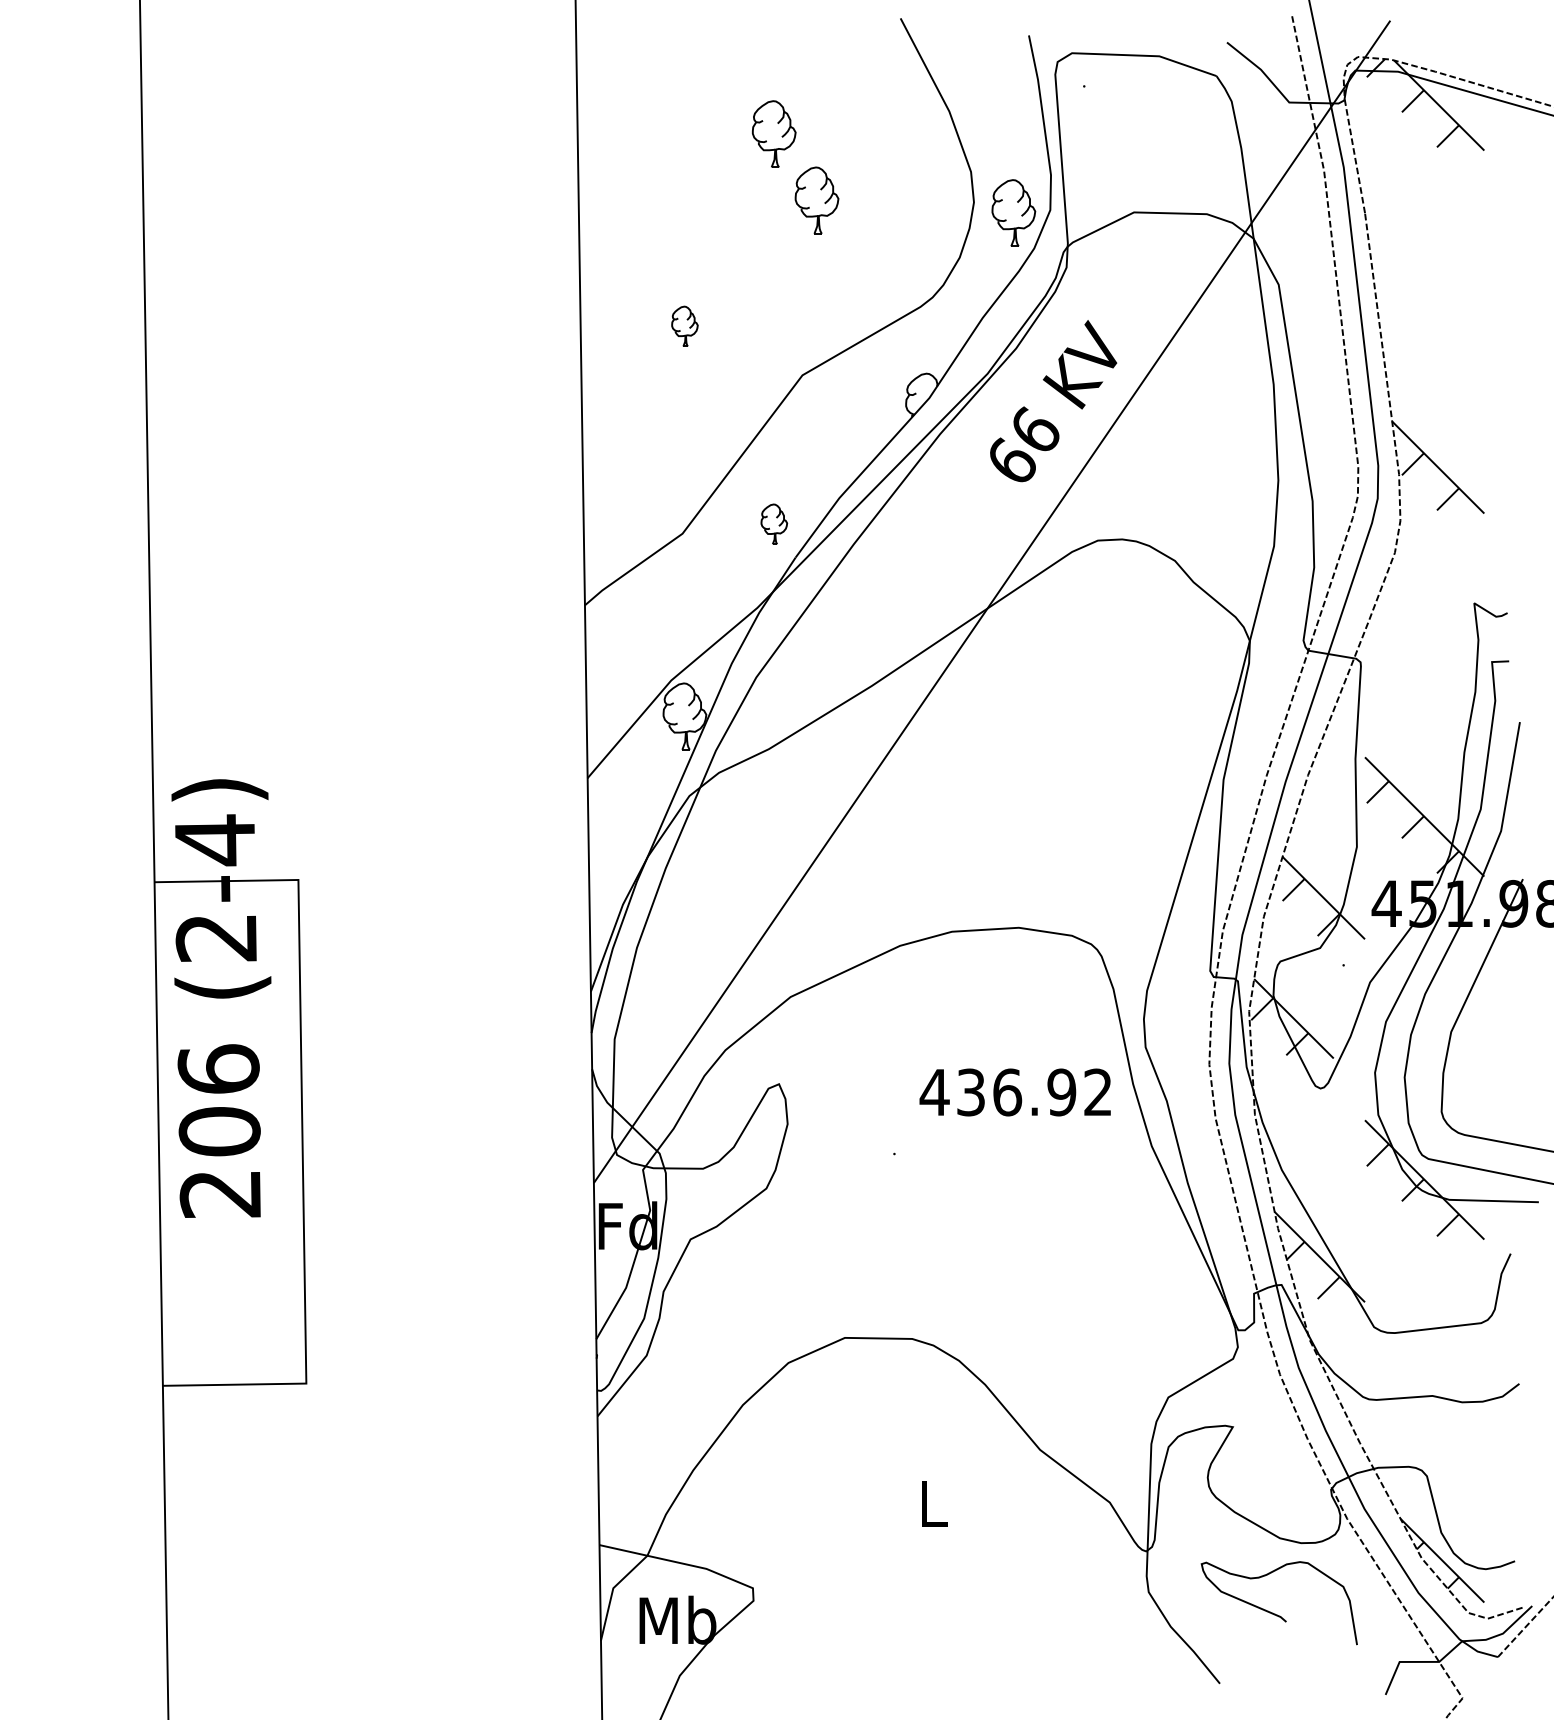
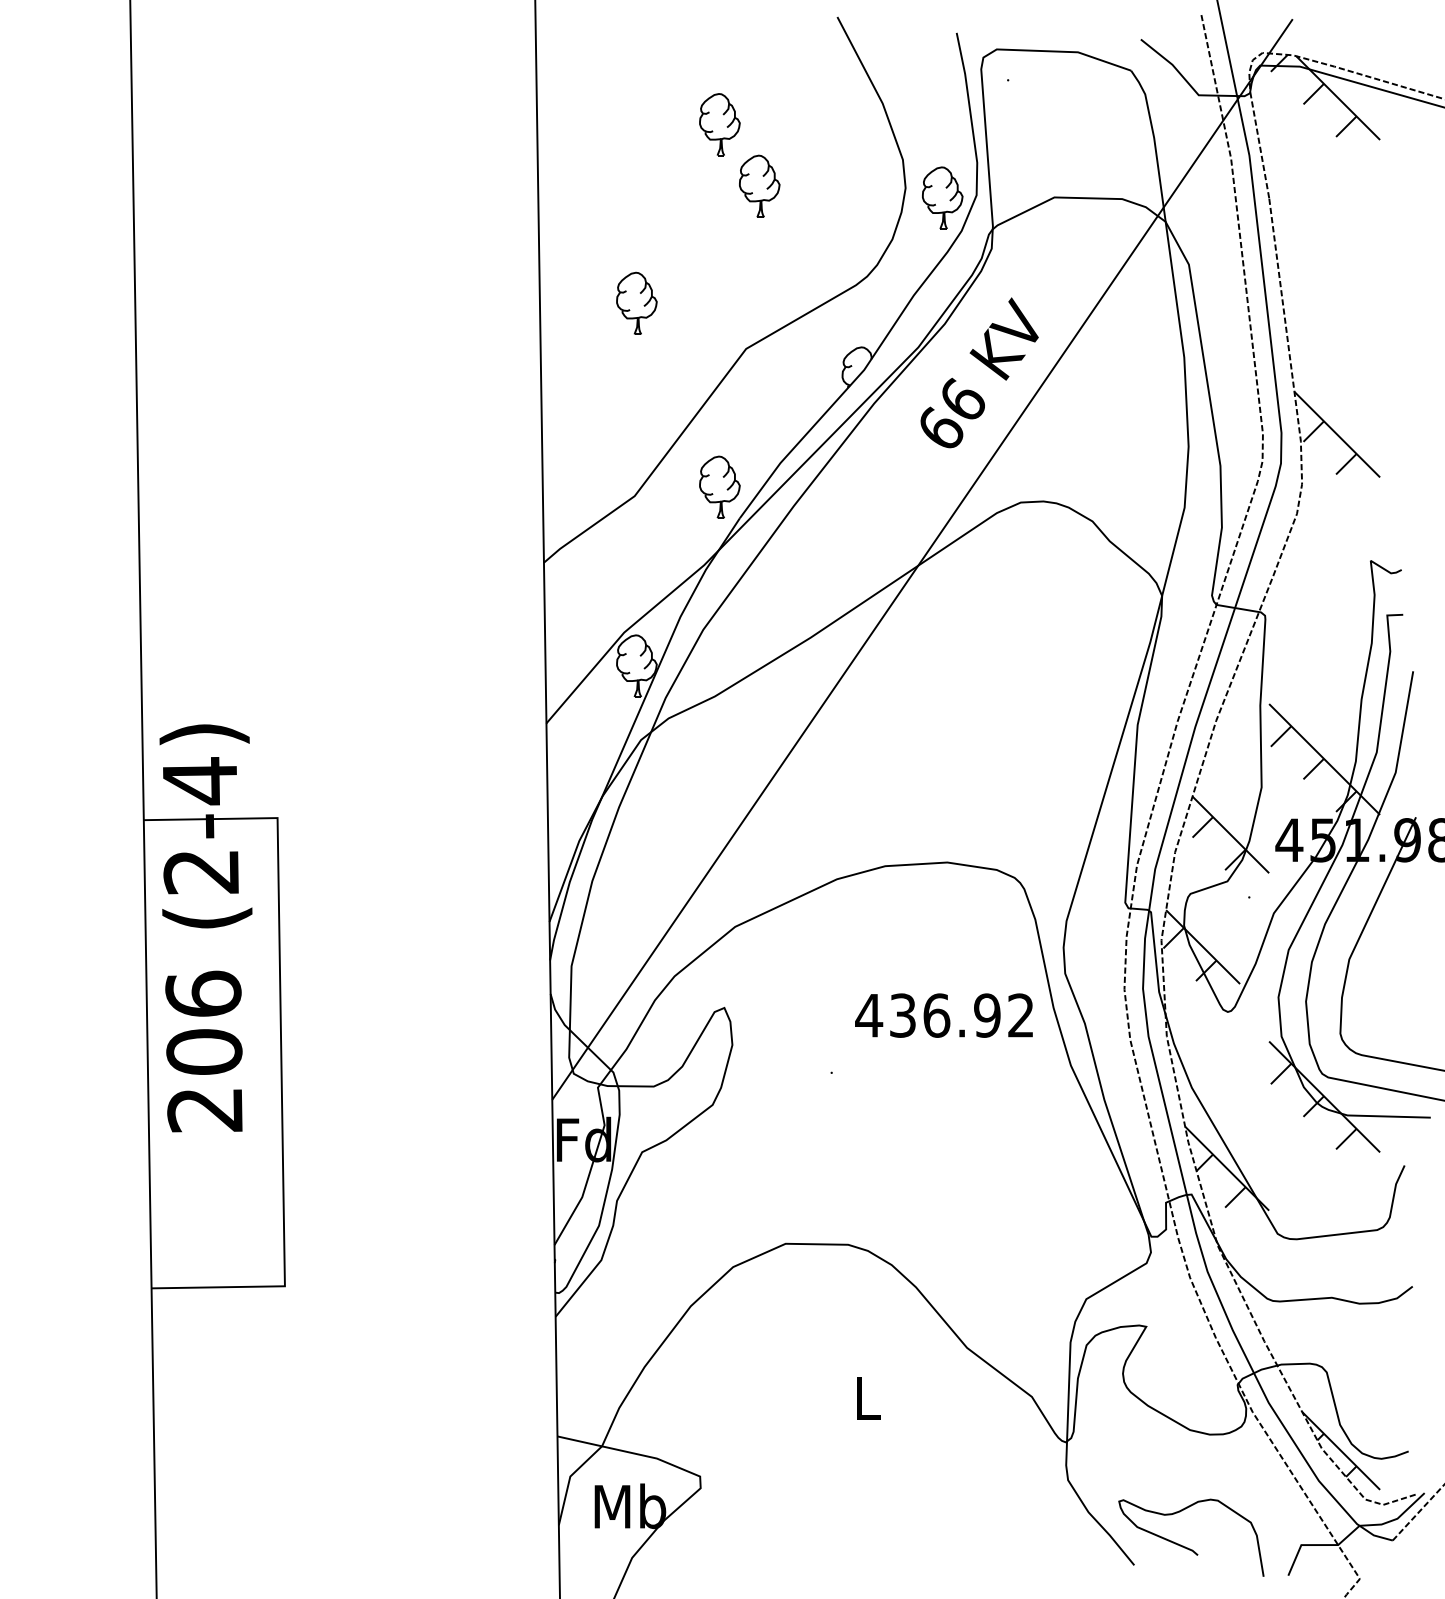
part: (684, 326) -> (636, 303), size x1.67
part: (774, 524) -> (720, 487), size x1.67
curve: (1275, 1613) -> (1187, 1547), moved

